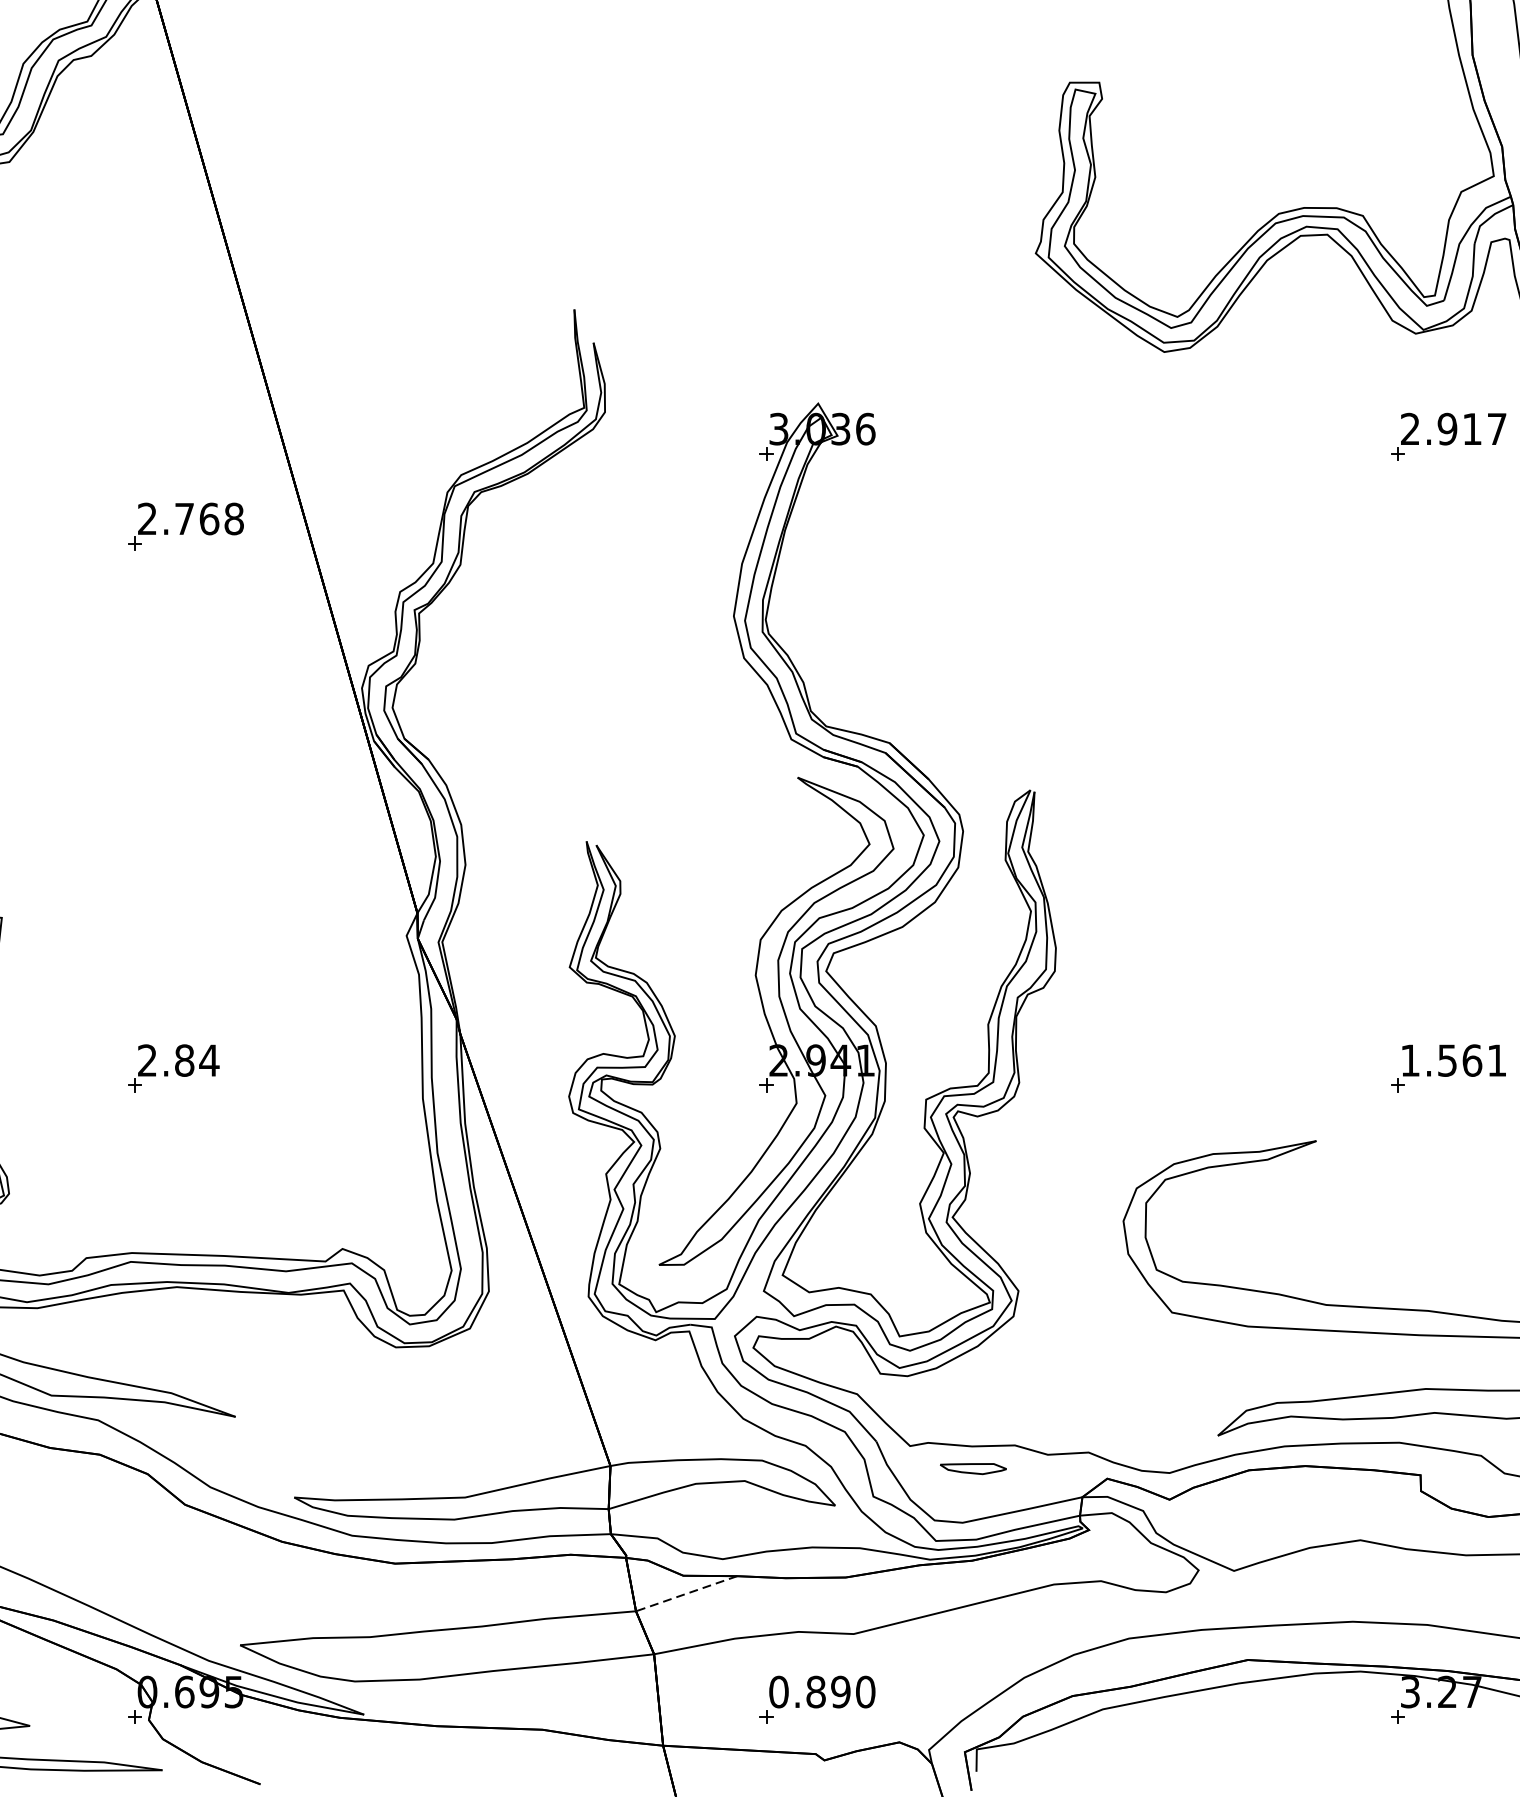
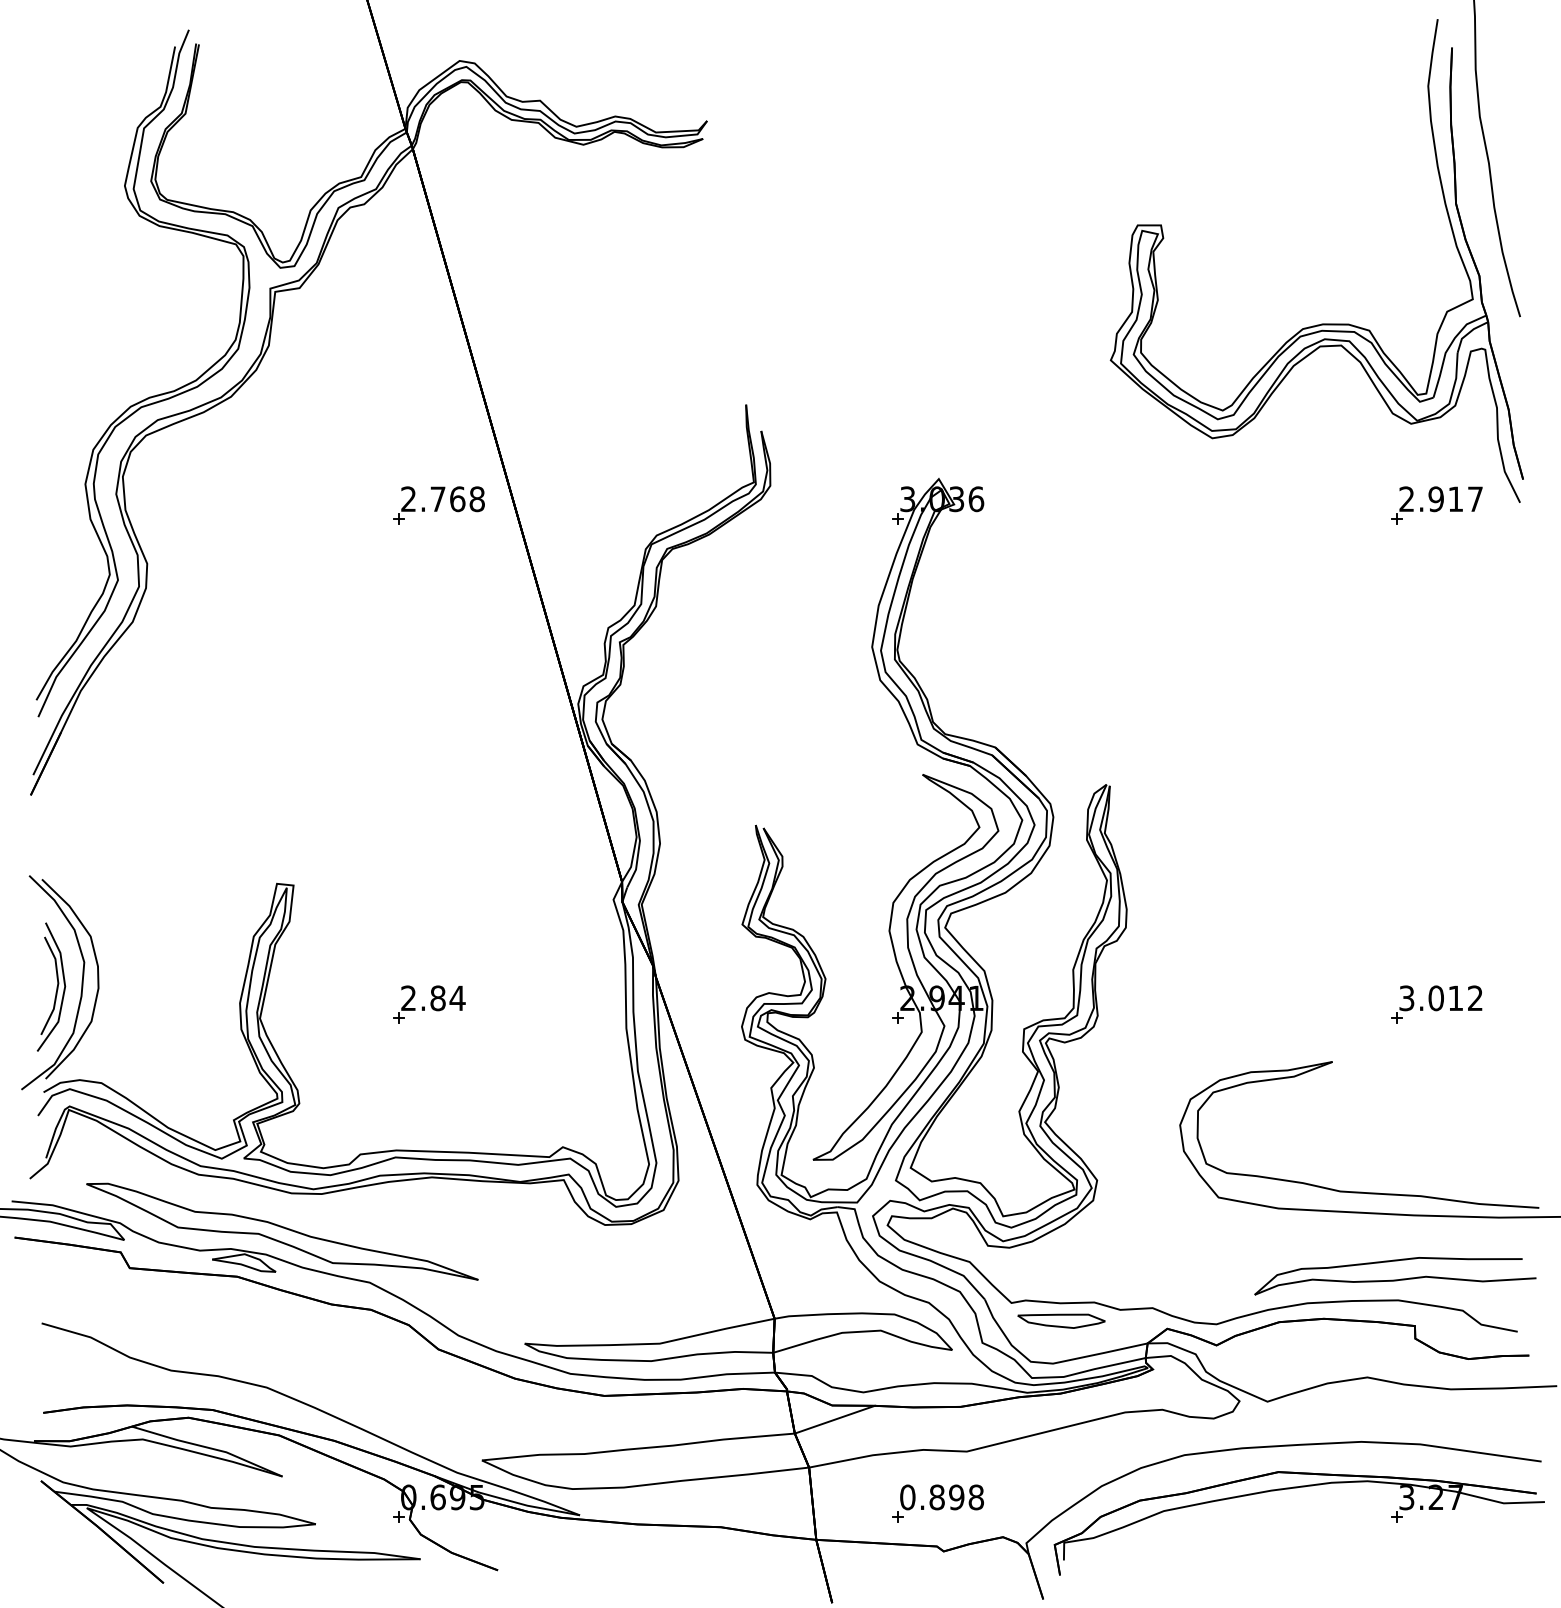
part: (185, 526) -> (438, 505), moved
text: (1452, 1060) -> (1440, 998), 1.561 -> 3.012
part: (973, 1468) -> (1061, 1320), size x1.67
line: (686, 1593) -> (834, 1419), dashed -> solid
text: (865, 1692) -> (976, 1497), 0.890 -> 0.898

